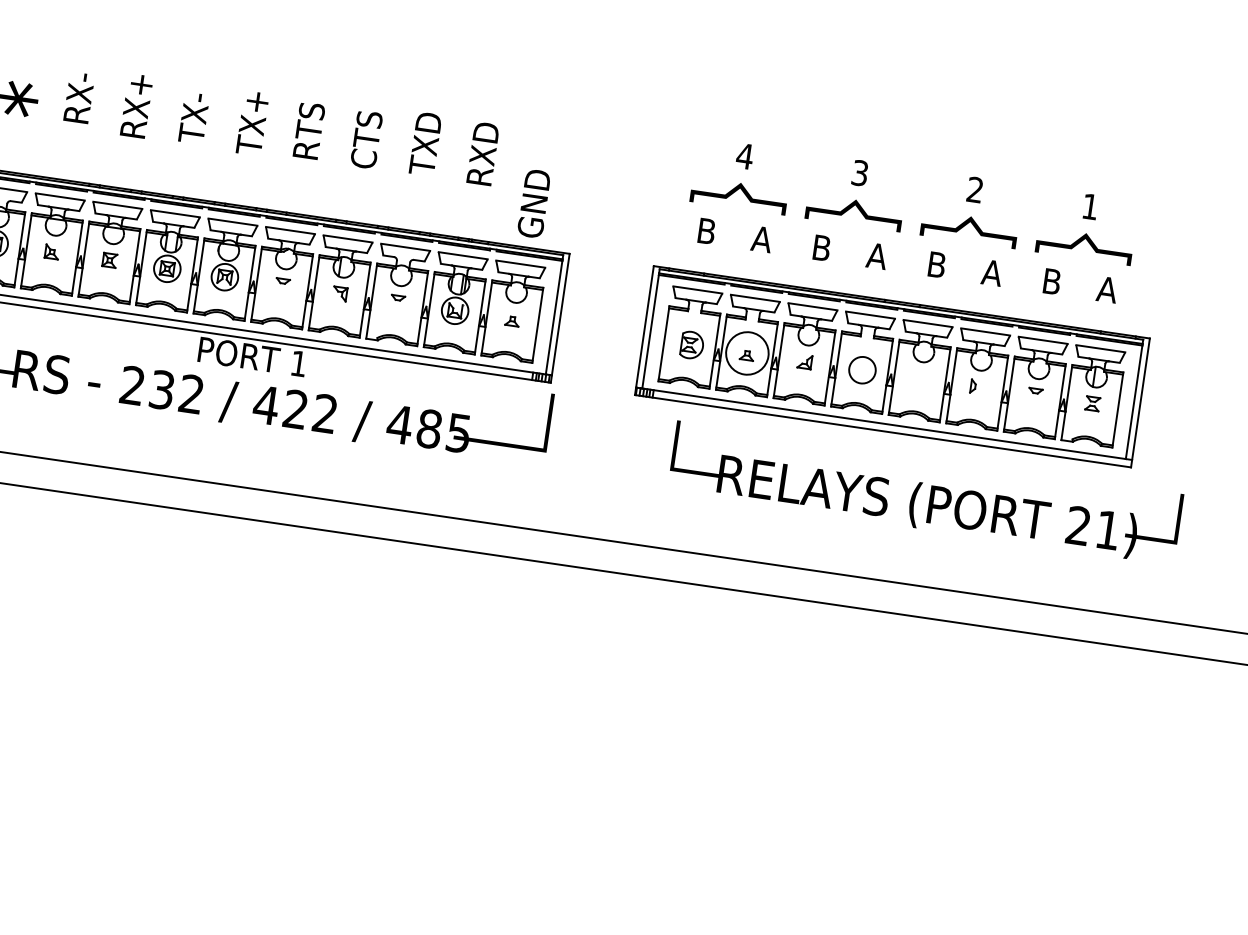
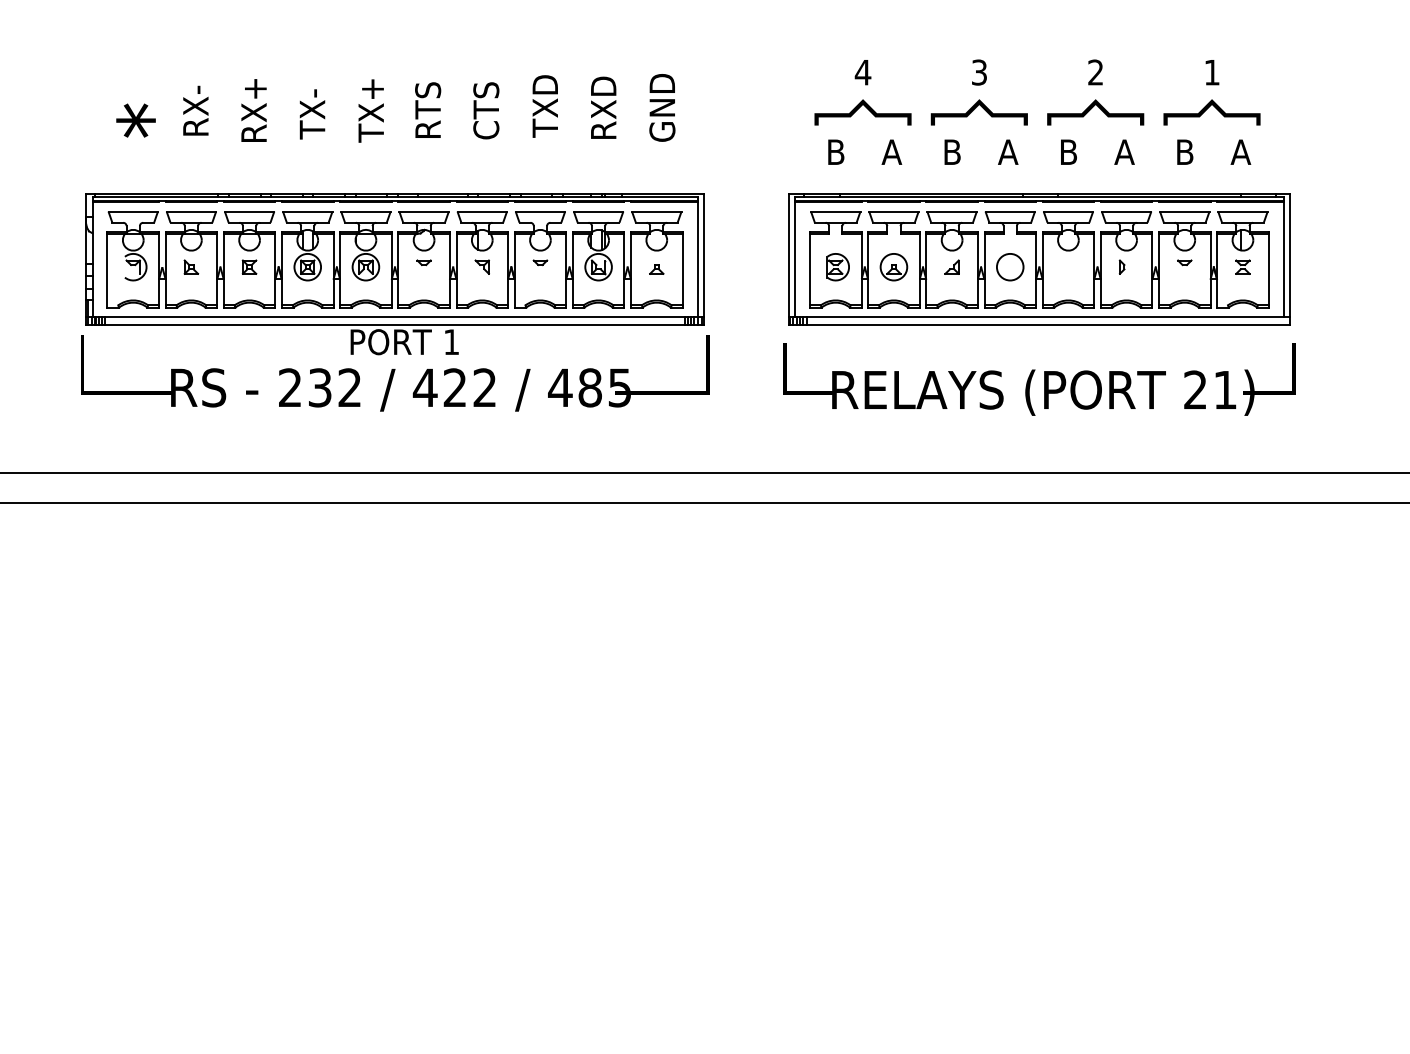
text: (534, 203) -> (662, 107), moved
circle: (747, 352) -> (893, 266), size x0.62
text: (925, 492) -> (1039, 379), moved

